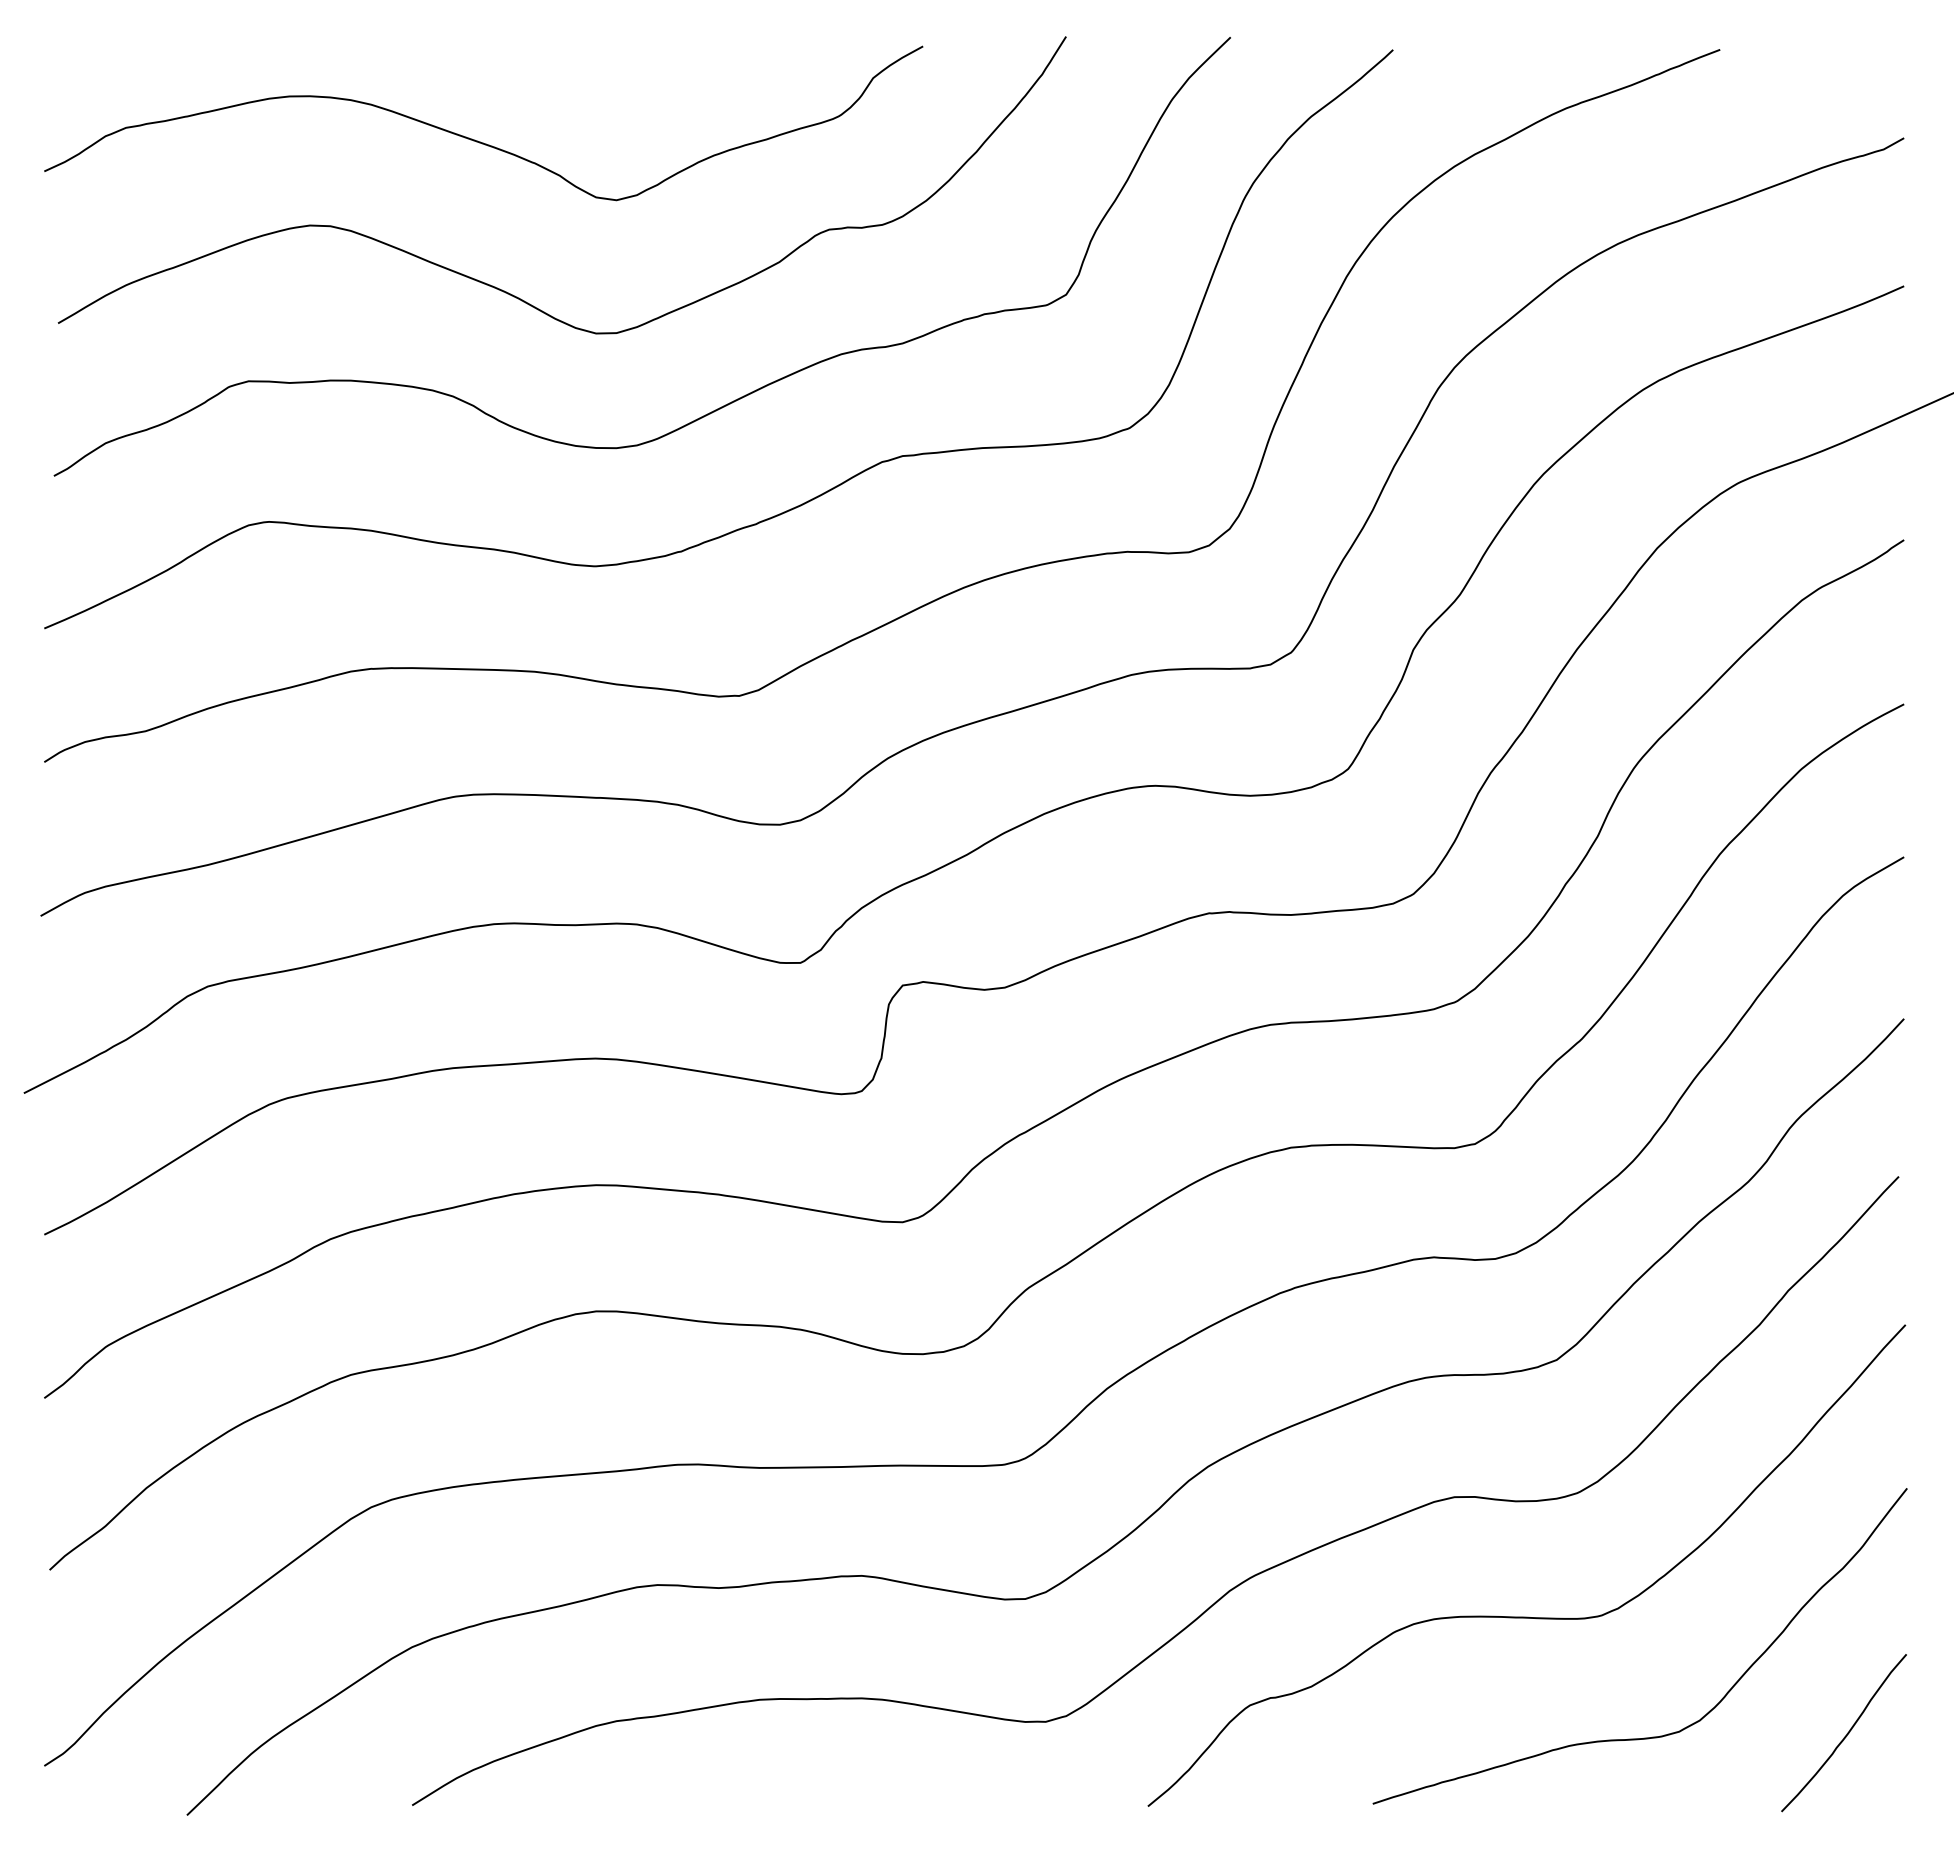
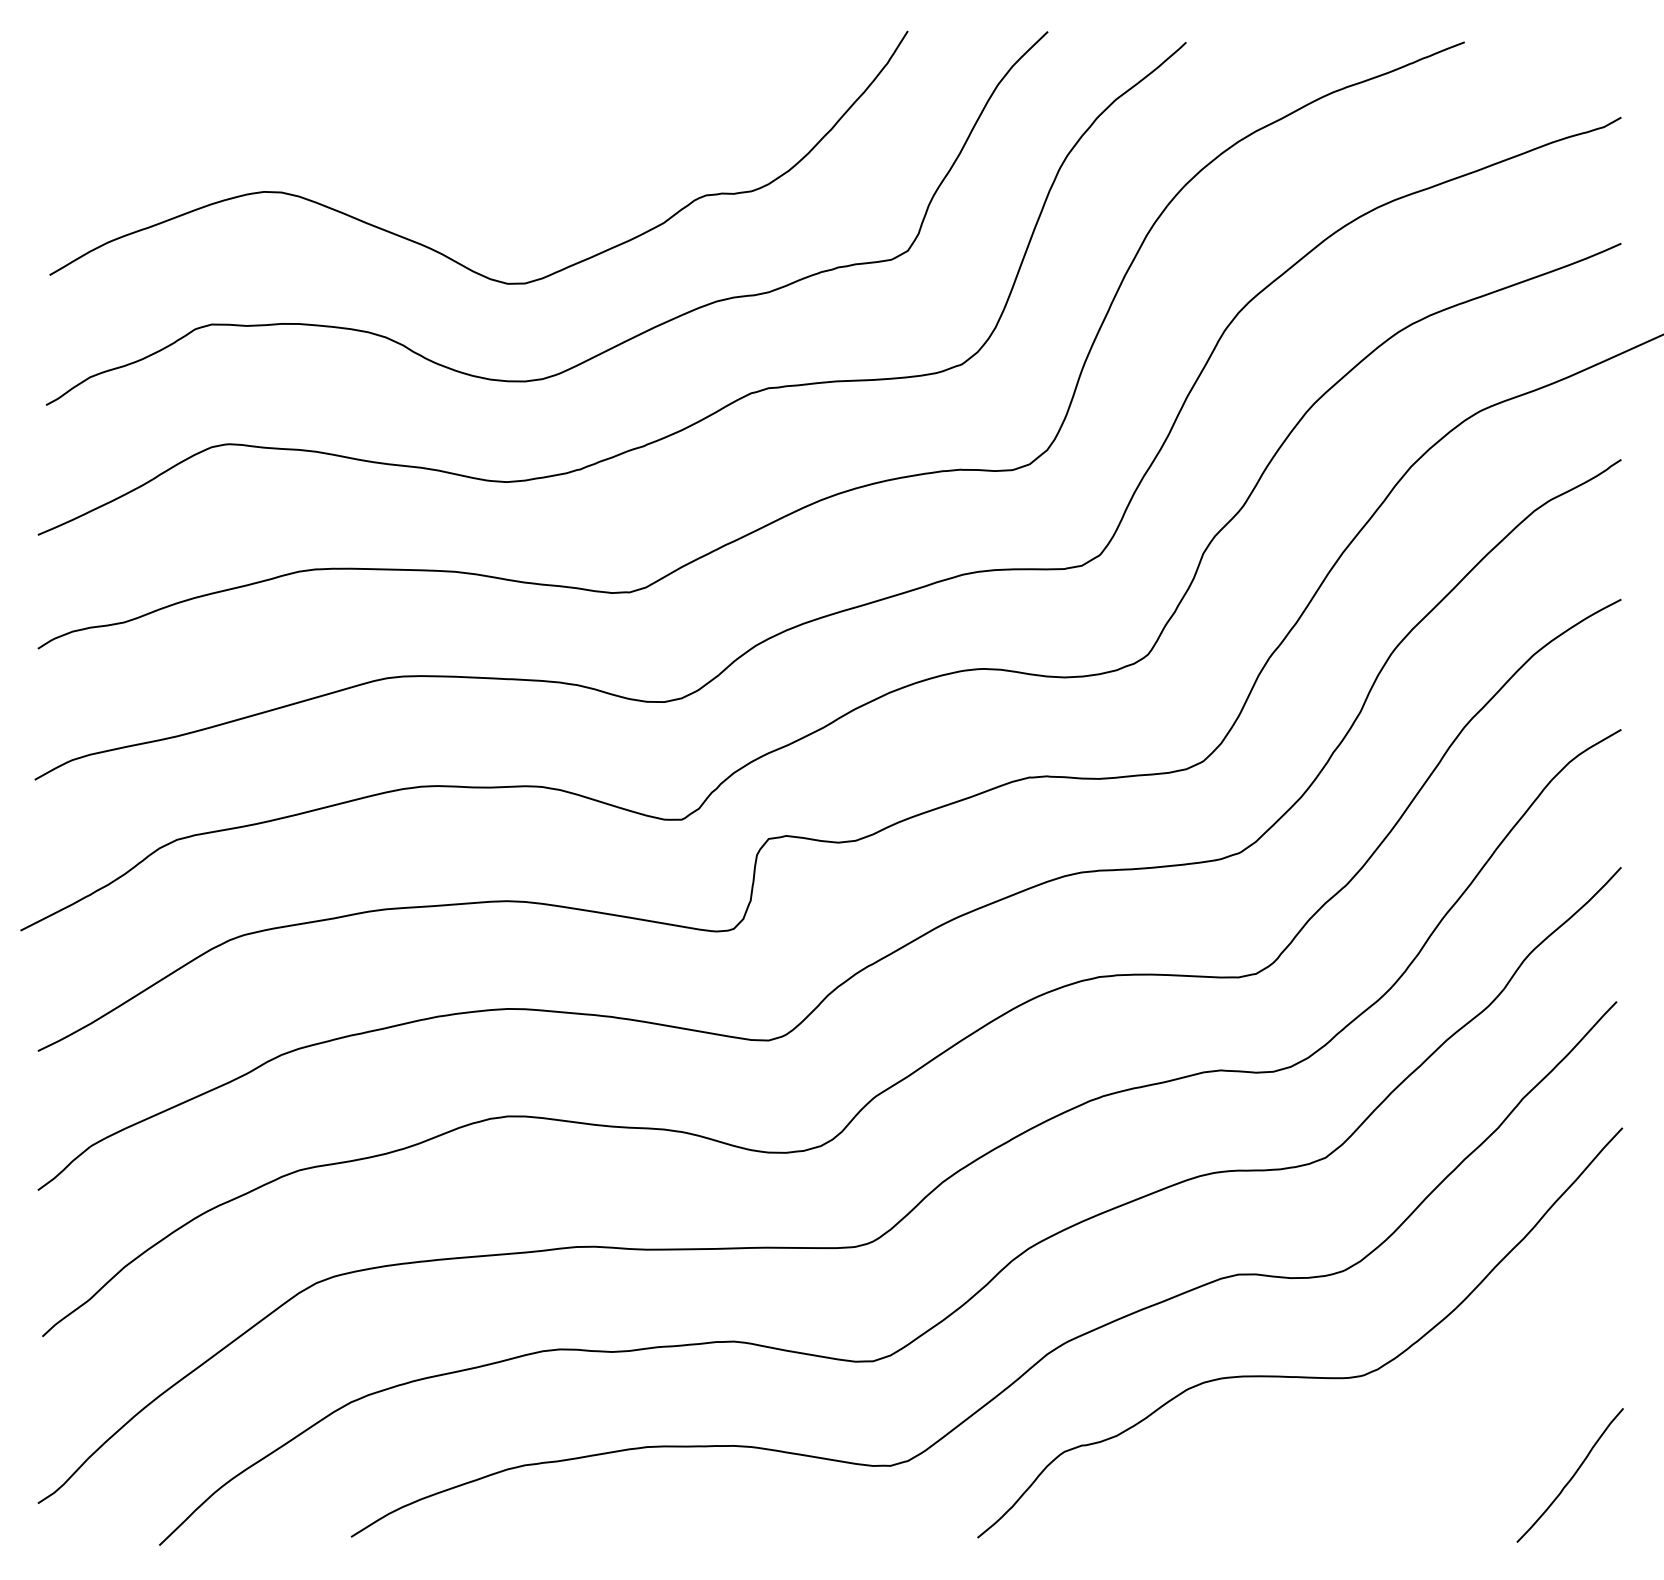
curve: (477, 140) -> (406, 119), removed
curve: (1652, 1736) -> (1407, 1478), removed

